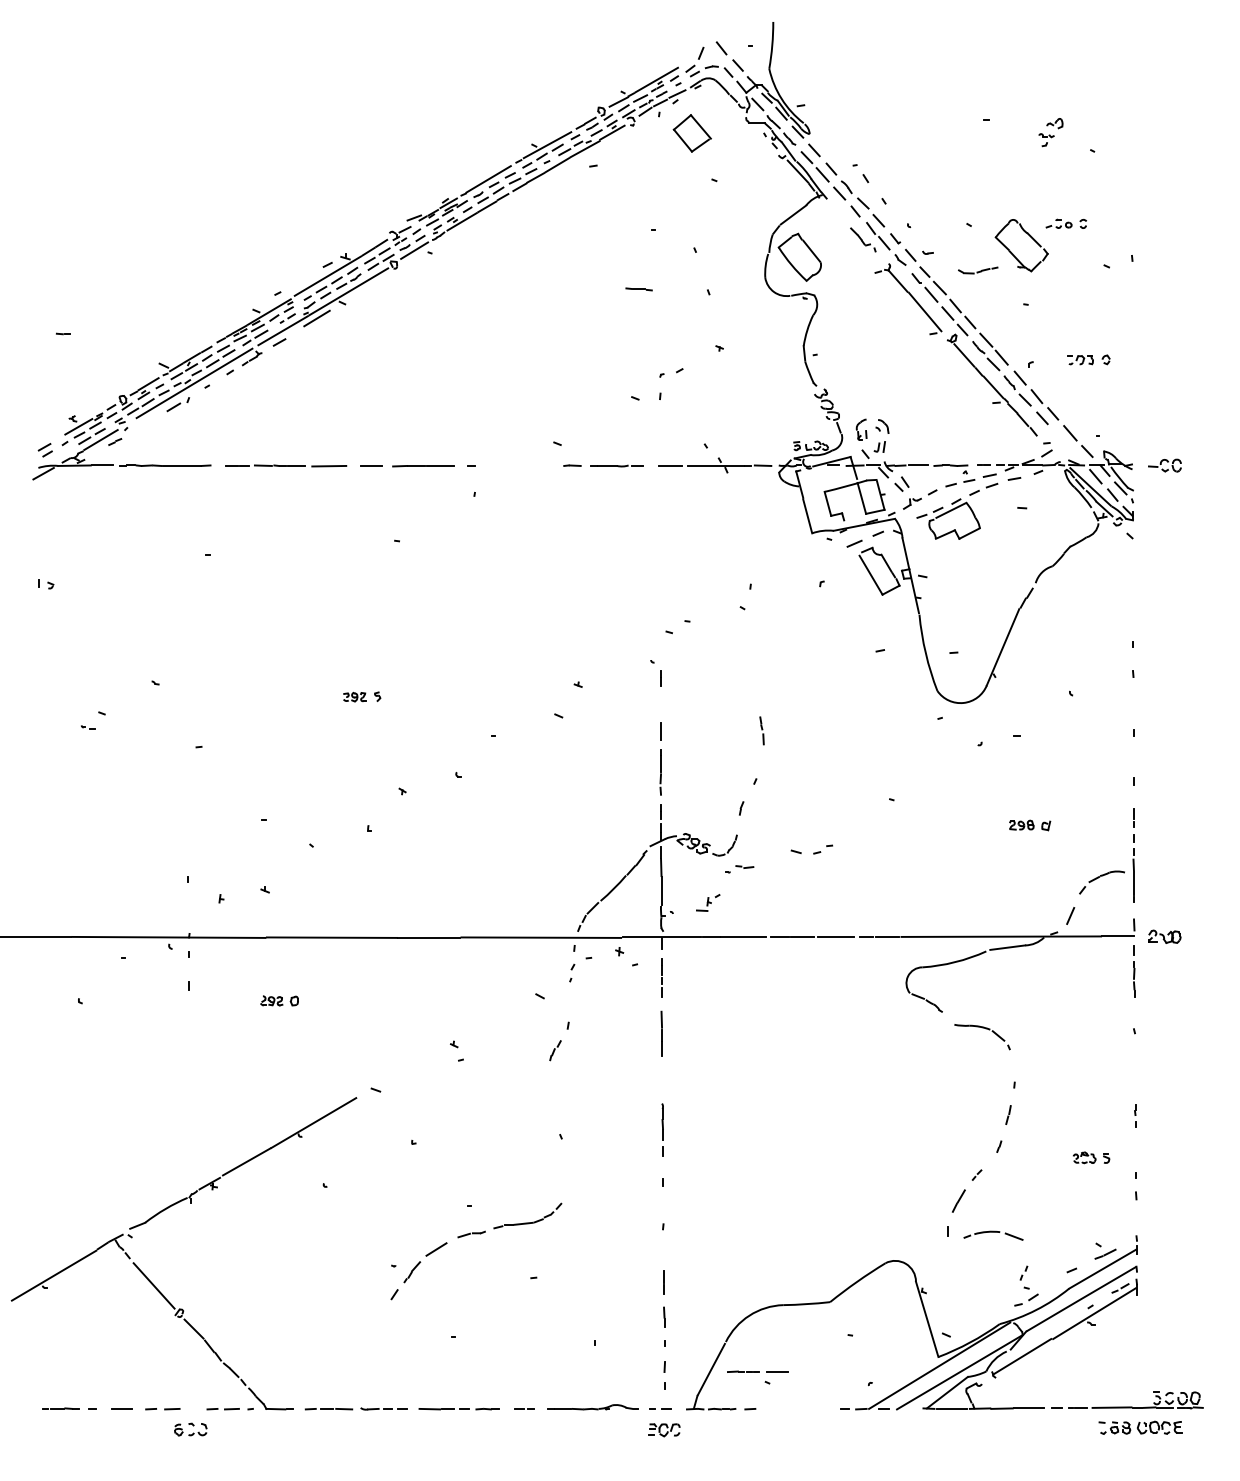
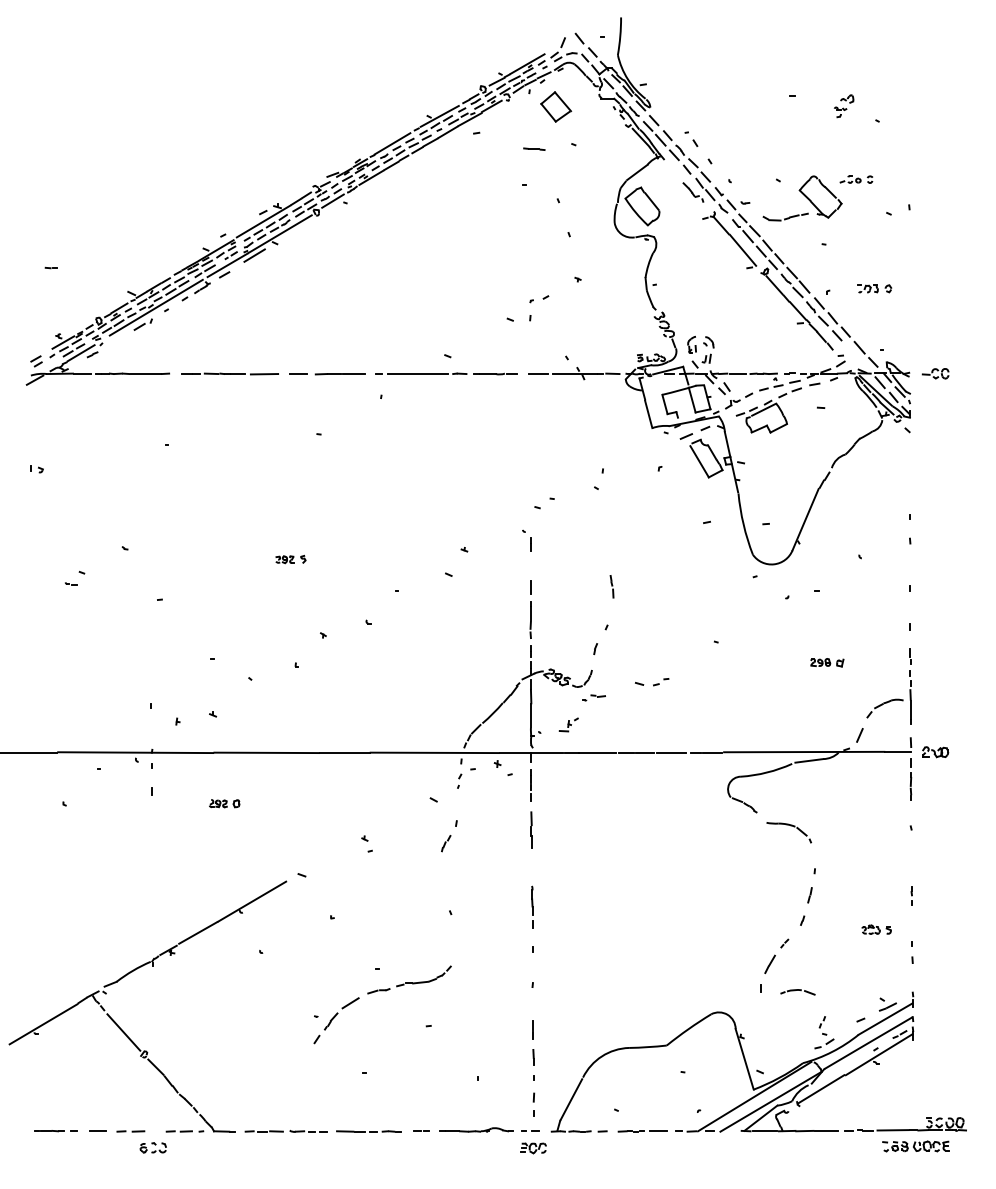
part: (977, 269) -> (785, 216), size x1.43
line: (639, 288) -> (534, 148), moved
line: (521, 466) -> (418, 374), added
part: (992, 1236) -> (797, 992), size x0.71
line: (757, 1371) -> (642, 1131), moved

